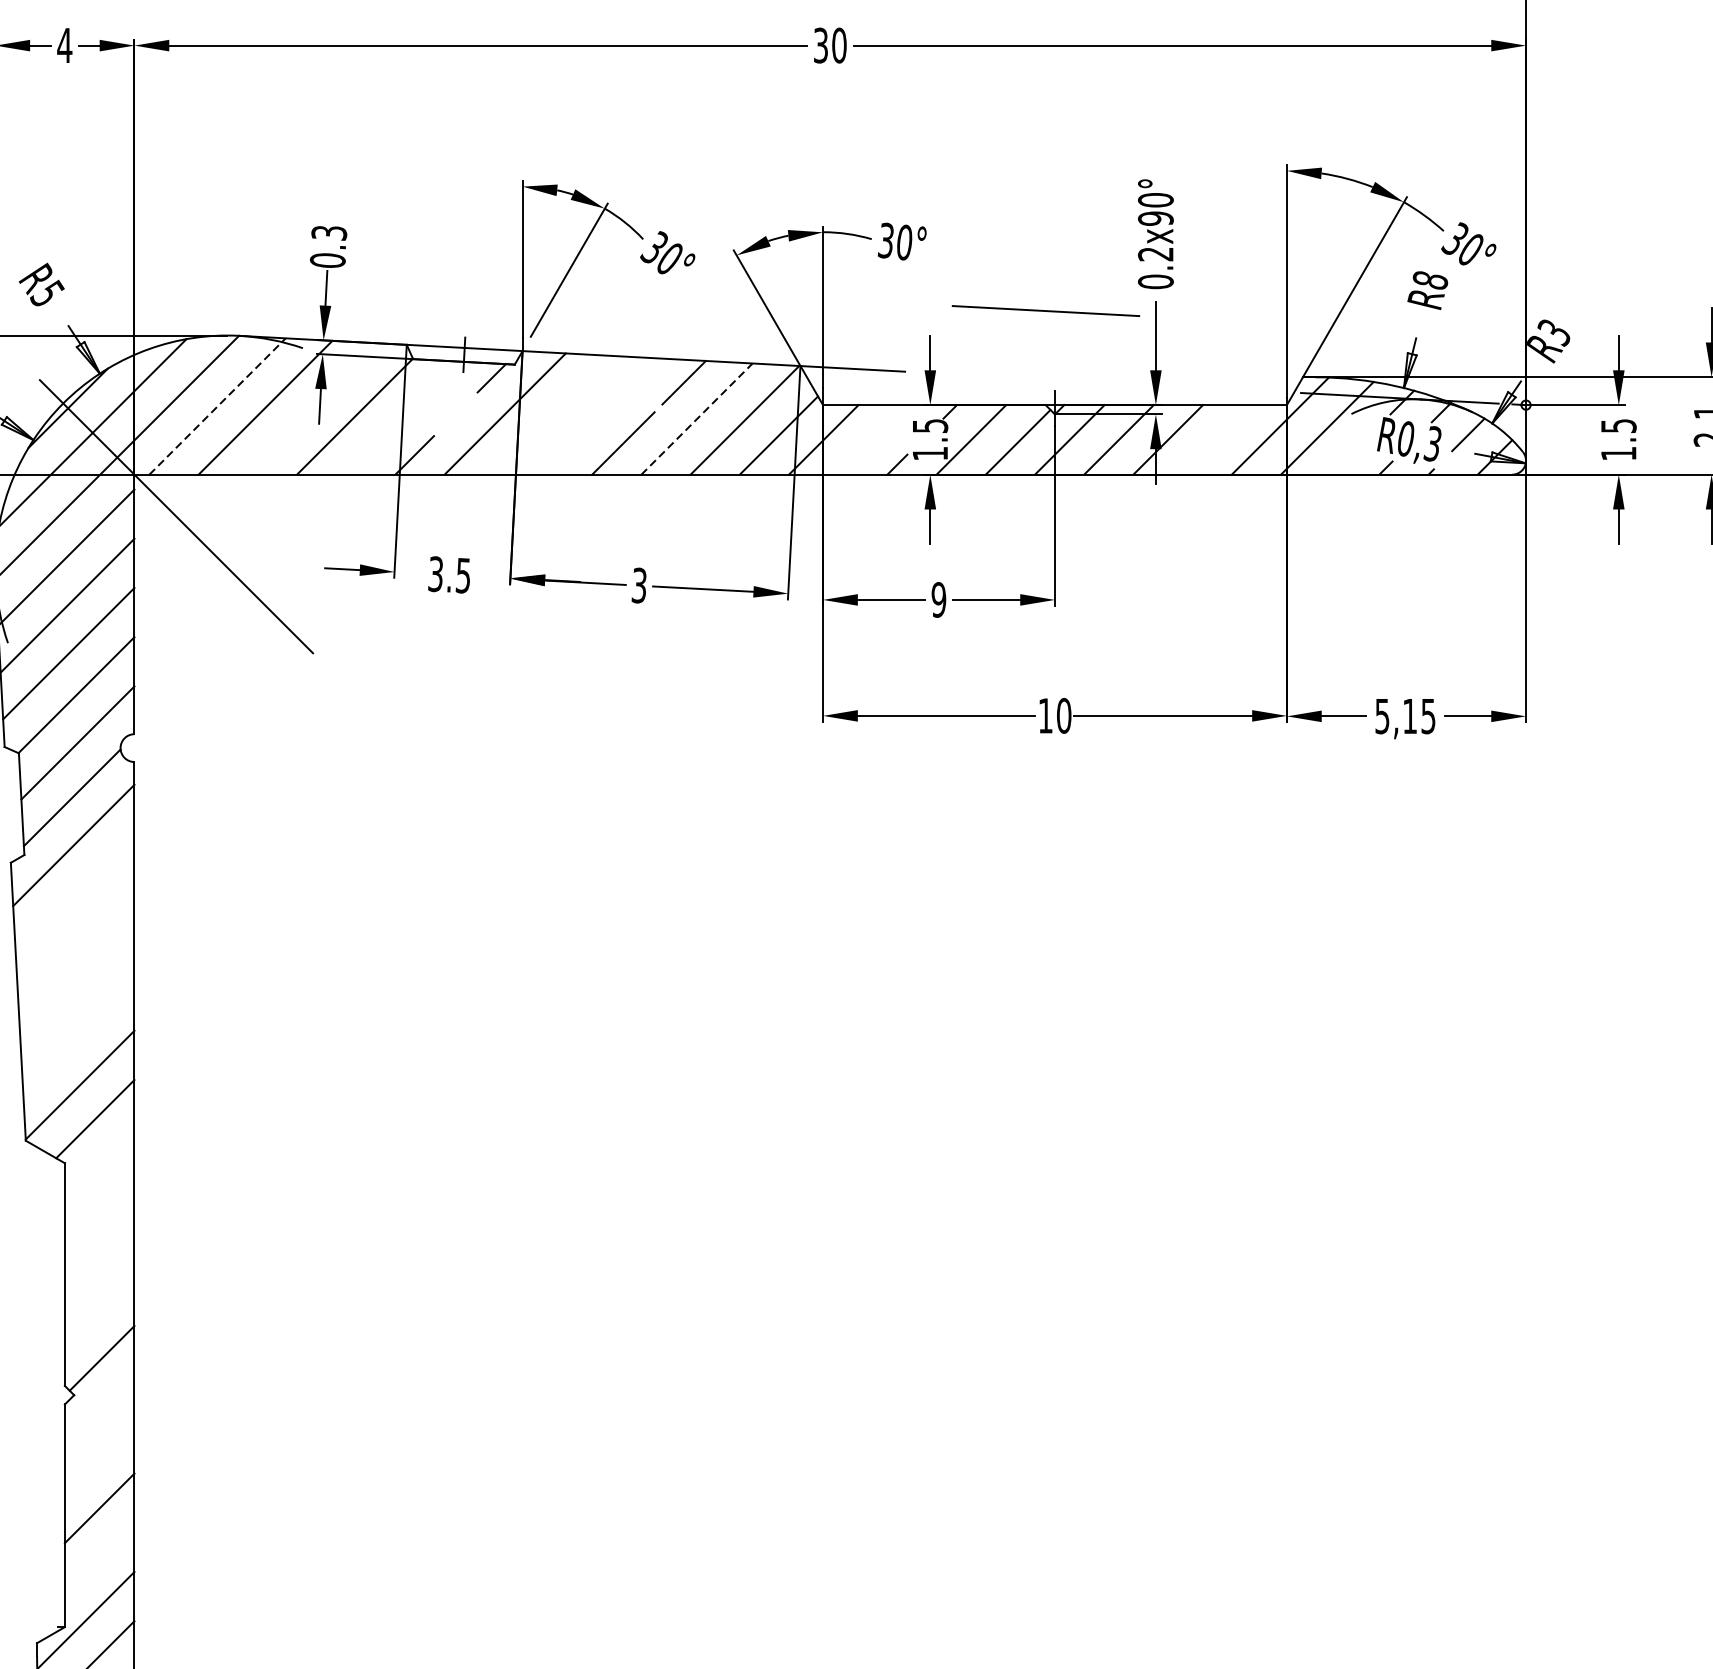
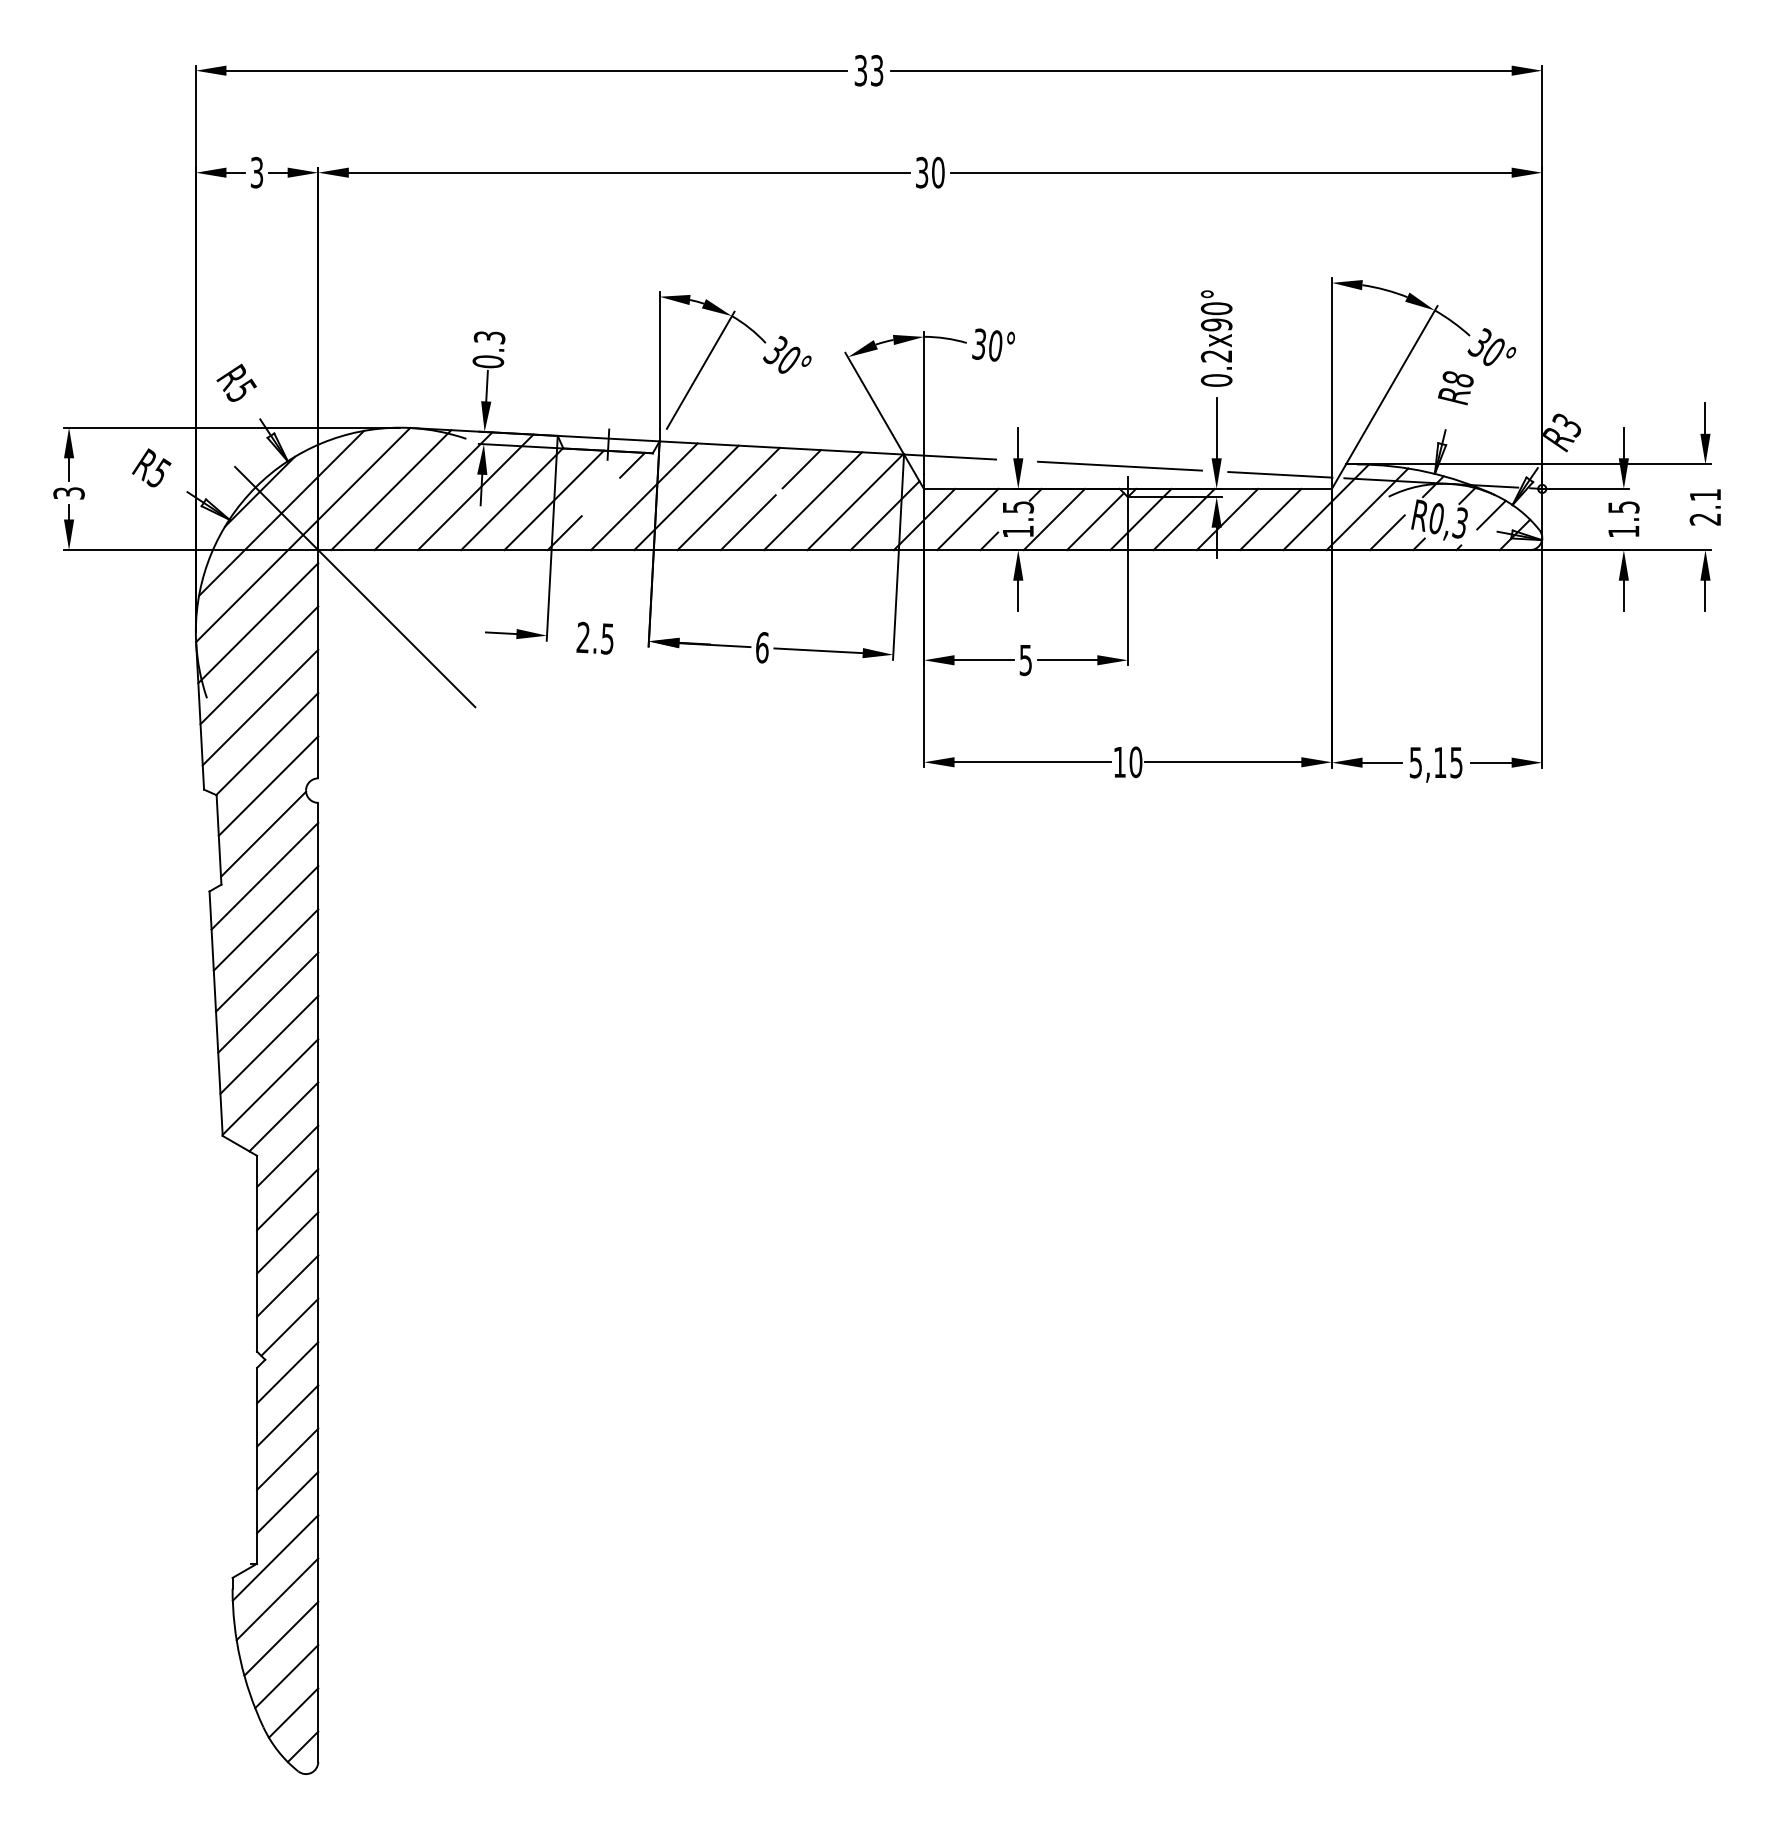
text: (64, 45) -> (256, 172), 4 -> 3
line: (1045, 310) -> (1119, 465), moved
line: (1228, 388) -> (1280, 474), added
line: (217, 406) -> (391, 490), dashed -> solid
line: (313, 409) -> (475, 492), added
line: (553, 414) -> (686, 497), added
line: (600, 416) -> (728, 498), added
line: (401, 418) -> (553, 500), added
line: (697, 418) -> (813, 500), dashed -> solid
line: (872, 439) -> (967, 519), added
line: (1217, 439) -> (1270, 519), added
line: (1348, 454) -> (1386, 532), added
text: (434, 574) -> (582, 637), 3.5 -> 2.5
text: (638, 585) -> (761, 647), 3 -> 6
text: (938, 599) -> (1025, 659), 9 -> 5
line: (74, 893) -> (265, 918), added
line: (76, 941) -> (267, 960), added
line: (77, 989) -> (268, 1002), added
line: (79, 1036) -> (269, 1044), added
line: (99, 1164) -> (287, 1156), added
line: (99, 1212) -> (287, 1199), added
line: (99, 1261) -> (287, 1242), added
line: (99, 1310) -> (287, 1285), added
line: (99, 1409) -> (287, 1372), added
line: (99, 1458) -> (287, 1415), added
line: (99, 1557) -> (287, 1502), added

